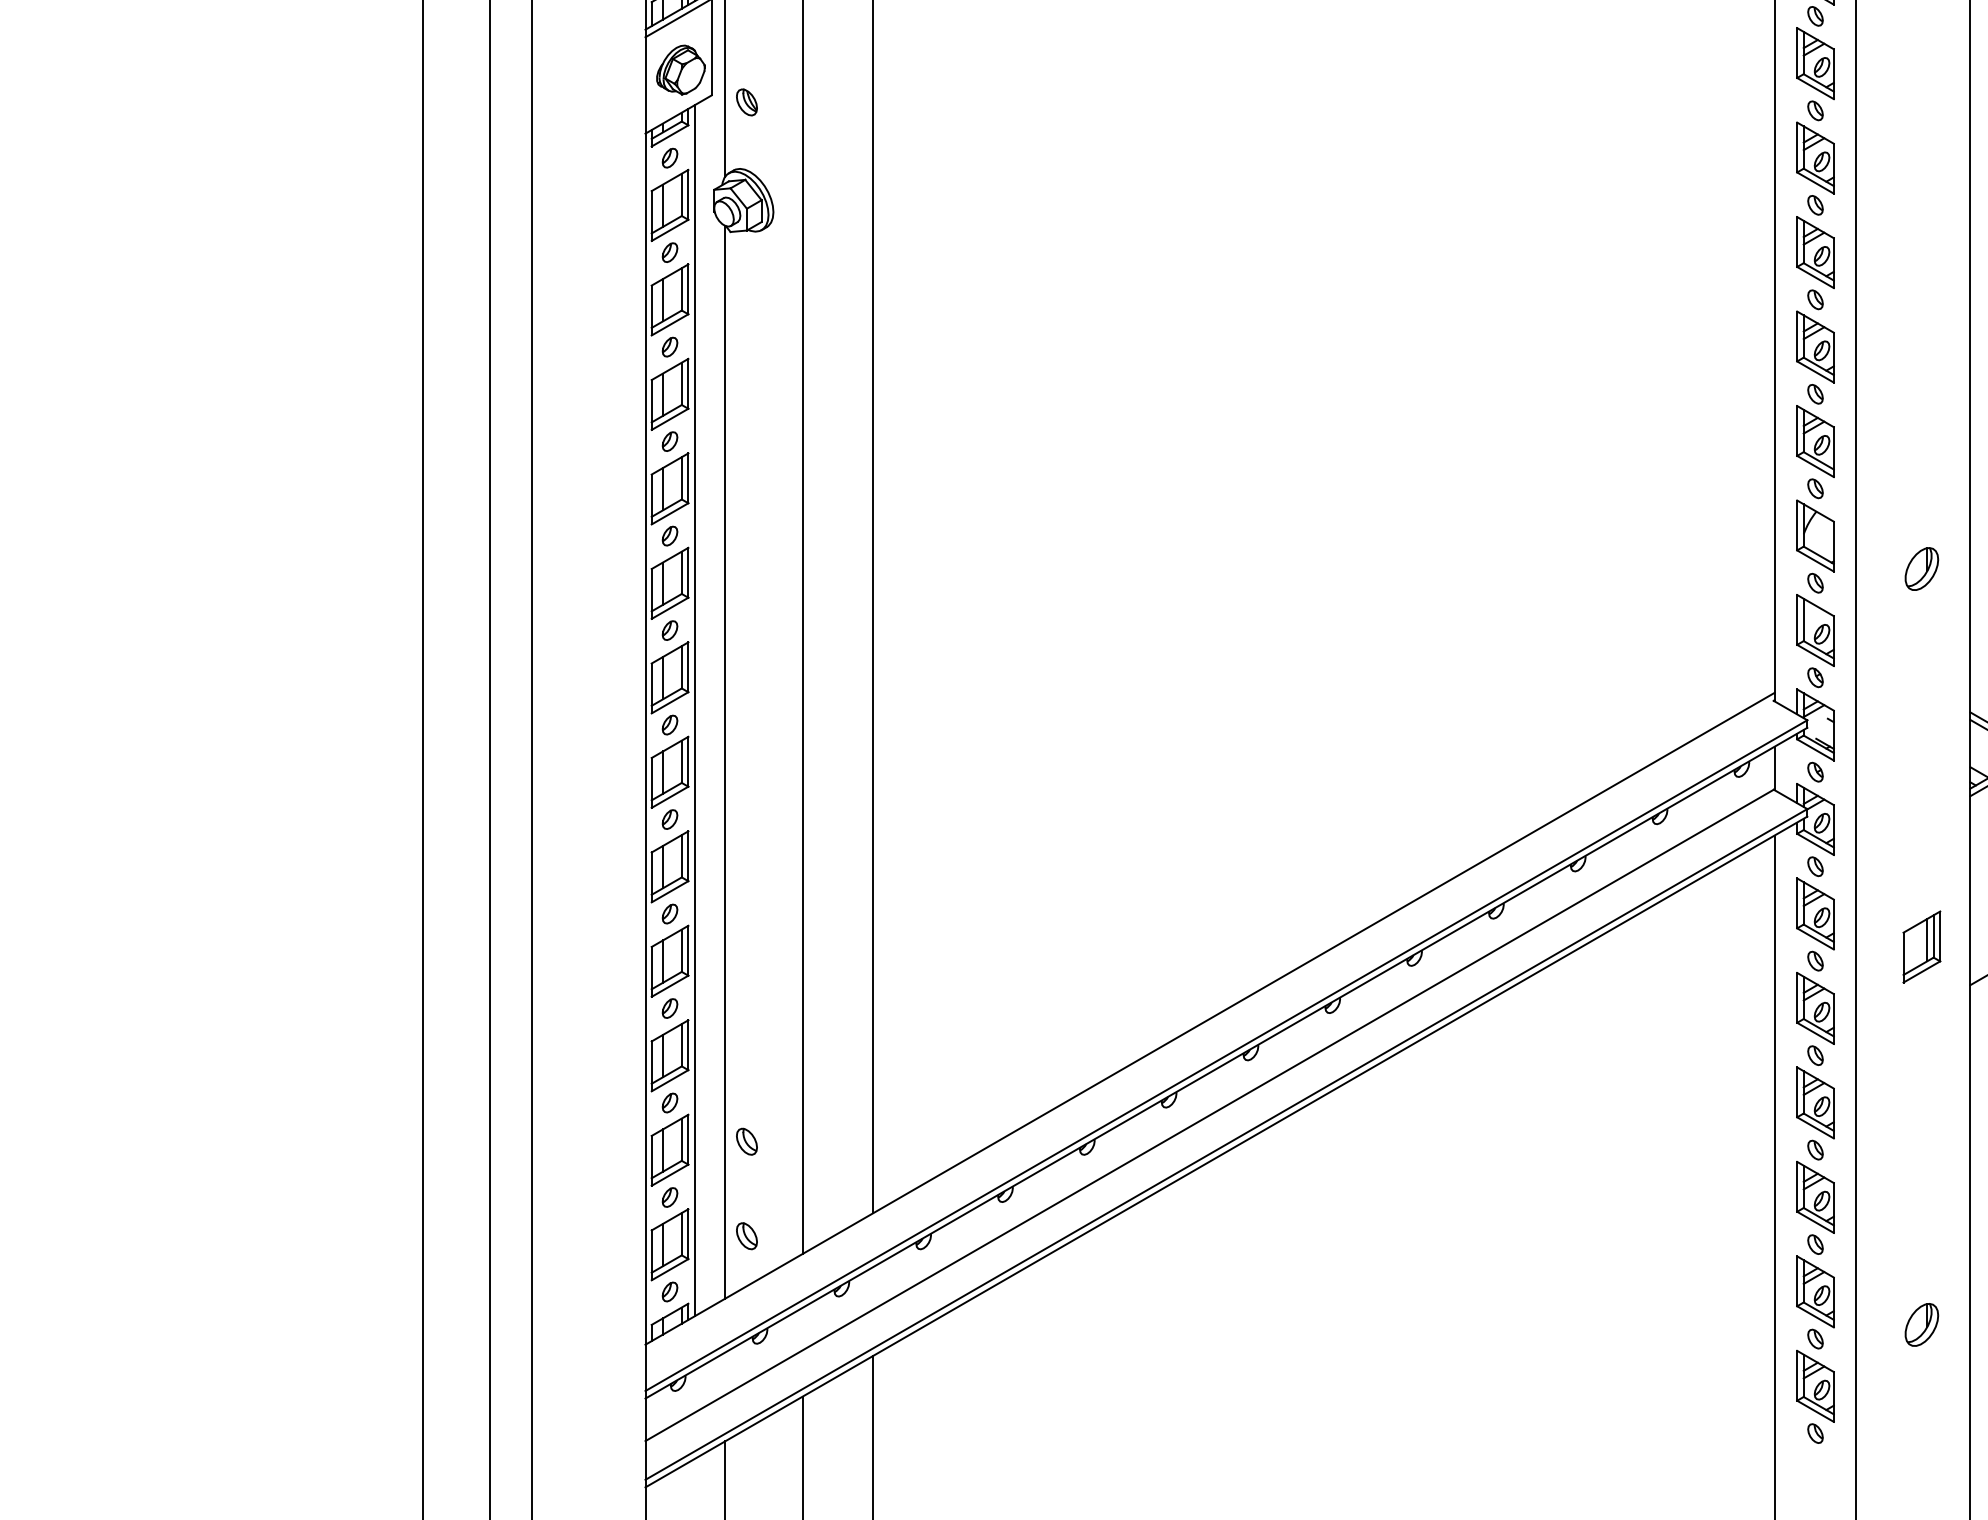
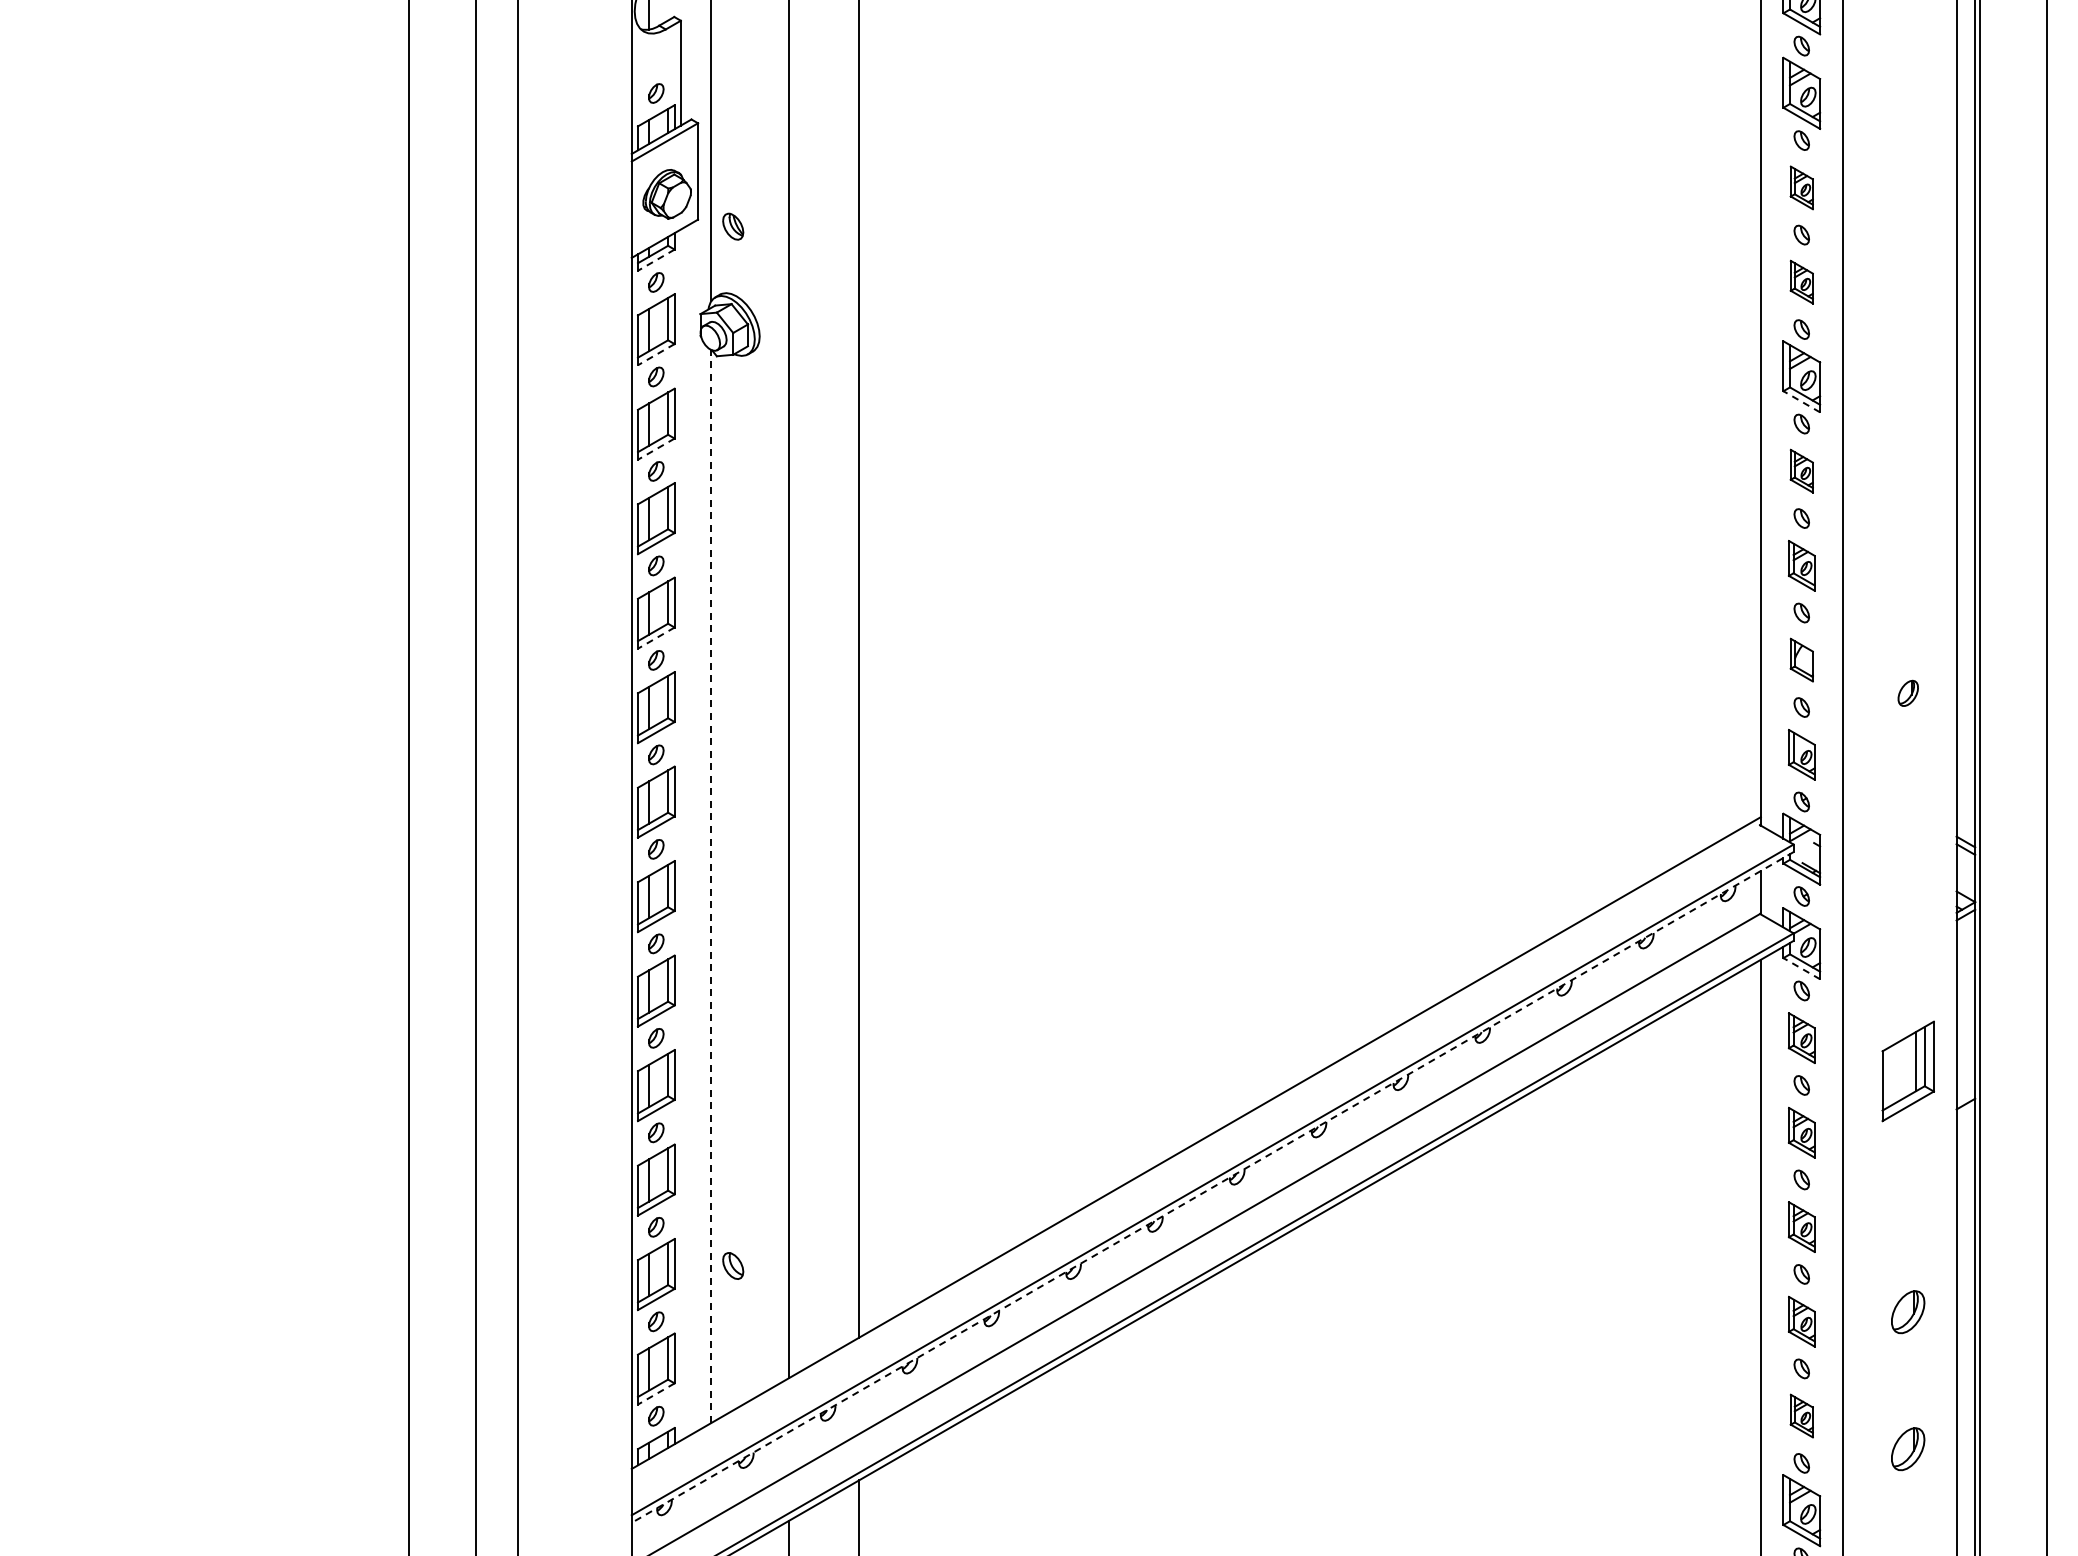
part: (1815, 63) -> (1801, 187), size x0.6
line: (669, 136) -> (655, 260), solid -> dashed
part: (1815, 157) -> (1801, 281), size x0.6
line: (669, 230) -> (655, 354), solid -> dashed
line: (1815, 277) -> (1801, 401), solid -> dashed
line: (669, 325) -> (655, 449), solid -> dashed
part: (1815, 346) -> (1801, 470), size x0.6
part: (1815, 441) -> (1801, 565), size x0.7
line: (669, 514) -> (655, 638), solid -> dashed
part: (1815, 535) -> (1801, 659), size x0.6
part: (1922, 569) -> (1908, 693), size x0.6
part: (1815, 630) -> (1801, 754), size x0.7
line: (694, 710) -> (680, 834), removed
line: (725, 762) -> (711, 886), solid -> dashed
line: (1815, 844) -> (1801, 968), solid -> dashed
part: (1815, 913) -> (1801, 1037), size x0.7
part: (1921, 946) -> (1907, 1070), size x1.4
part: (1815, 1008) -> (1801, 1132), size x0.7
line: (1226, 1063) -> (1212, 1187), solid -> dashed
part: (1815, 1102) -> (1801, 1226), size x0.7
part: (1922, 1188) -> (1908, 1312), added
part: (1815, 1197) -> (1801, 1321), size x0.7
part: (747, 1236) -> (733, 1360), removed
line: (669, 1270) -> (655, 1394), solid -> dashed
part: (1815, 1291) -> (1801, 1415), size x0.6

